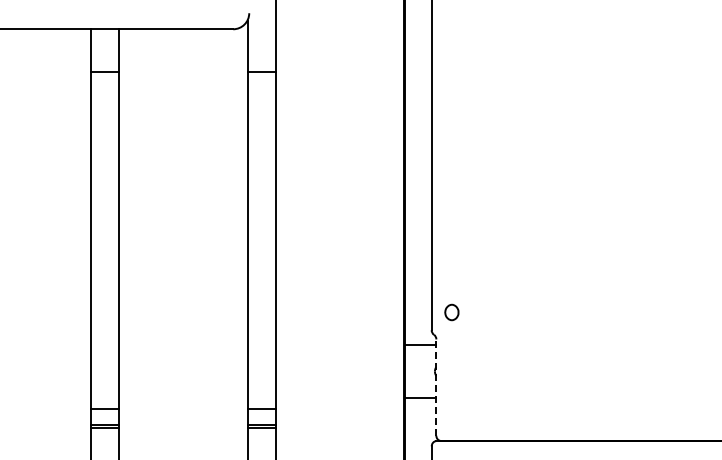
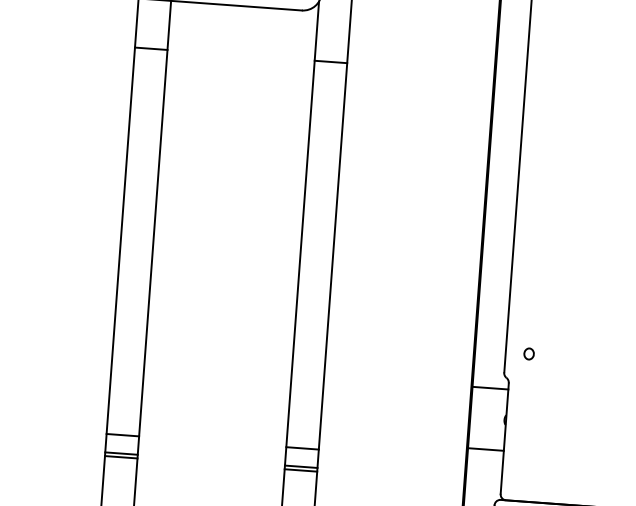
part: (452, 312) -> (529, 353), size x0.62
line: (436, 387) -> (504, 438), dashed -> solid

